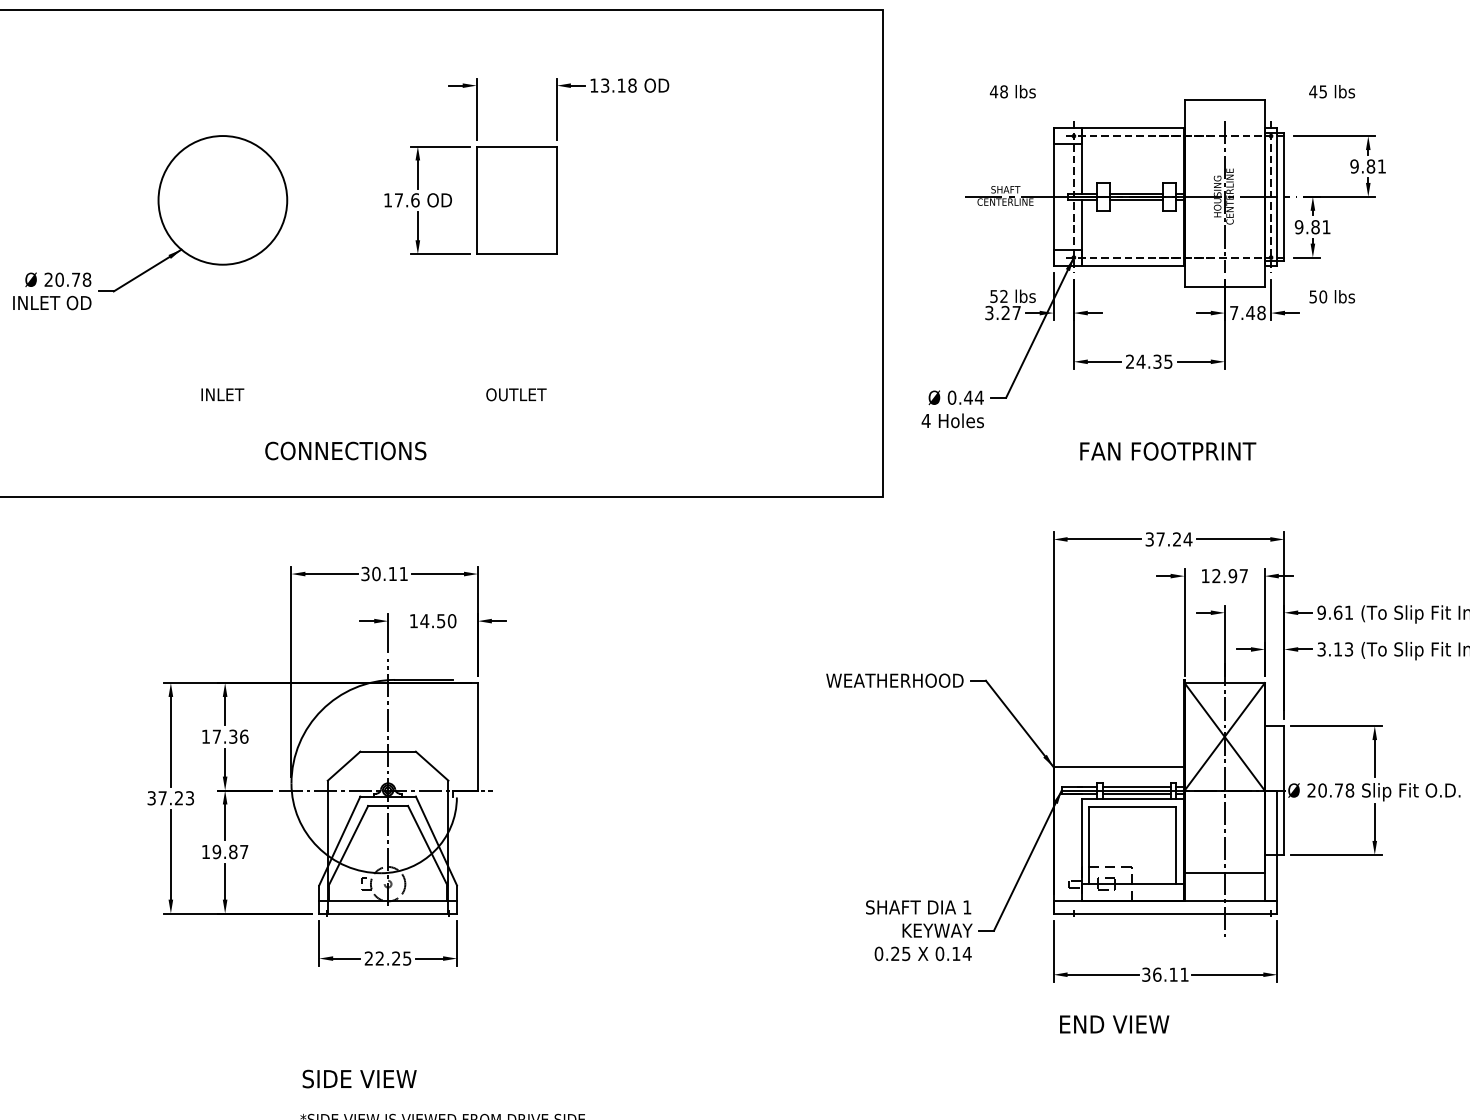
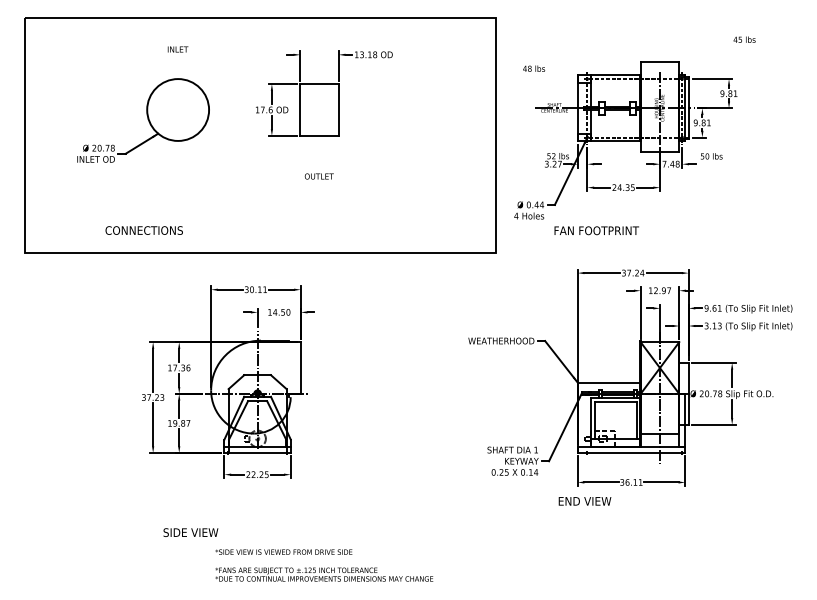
text: (1013, 91) -> (534, 68), moved
text: (1331, 91) -> (744, 39), moved
text: (221, 394) -> (177, 49), moved
text: (514, 394) -> (318, 176), moved
text: (344, 450) -> (143, 230), moved
text: (1167, 450) -> (596, 230), moved
text: (1113, 1024) -> (584, 501), moved
text: (358, 1078) -> (190, 532), moved

